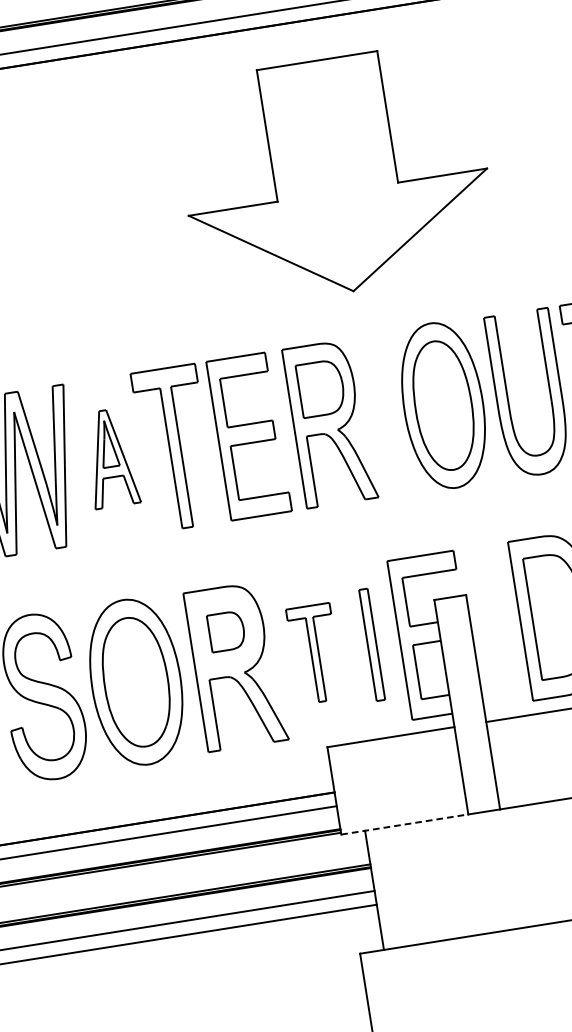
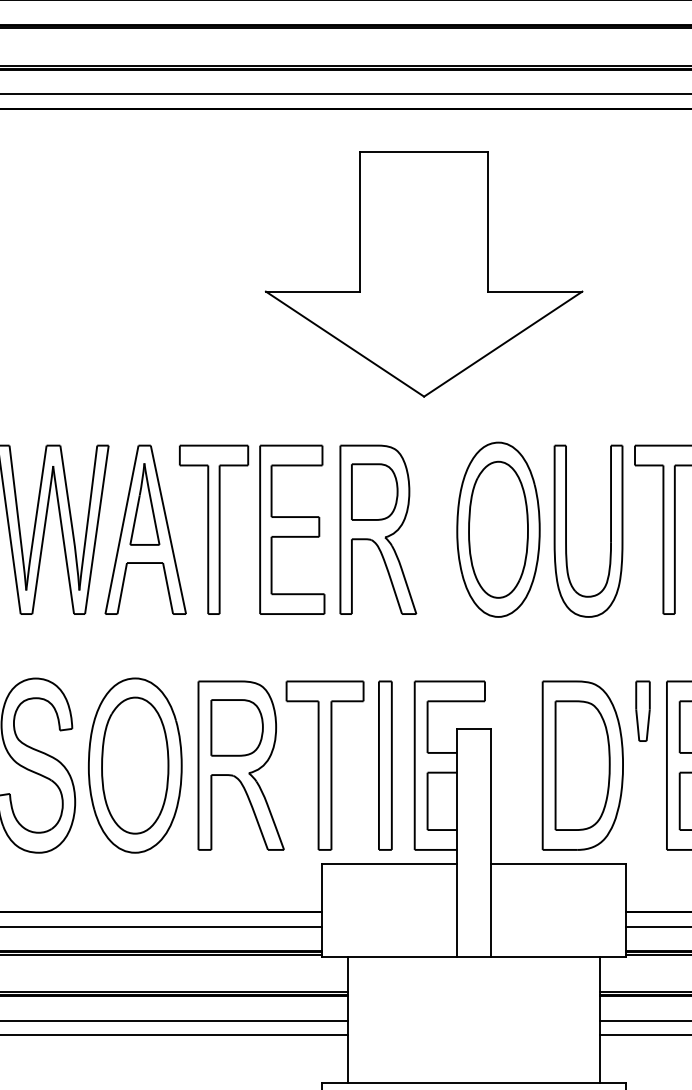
part: (110, 458) -> (145, 529), size x1.67
part: (226, 631) -> (236, 727), size x1.43
part: (372, 644) -> (385, 765), size x1.43
part: (314, 653) -> (324, 765), size x1.67
line: (405, 824) -> (390, 956), dashed -> solid

